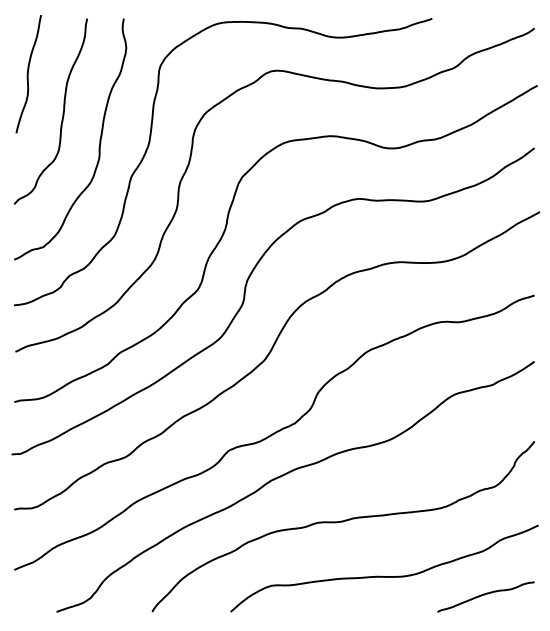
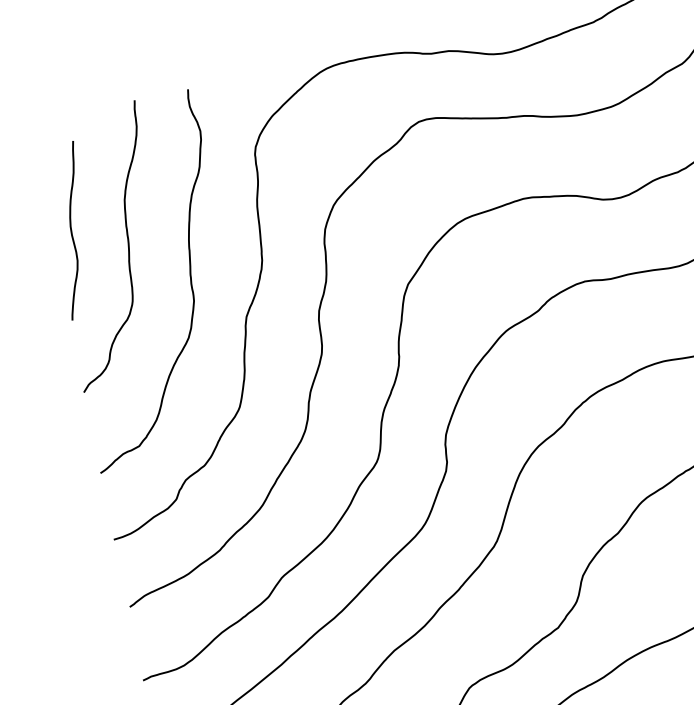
curve: (28, 74) -> (72, 231), moved

